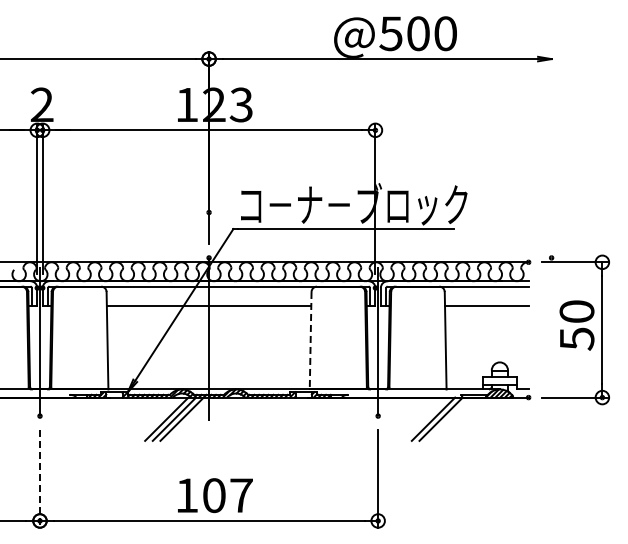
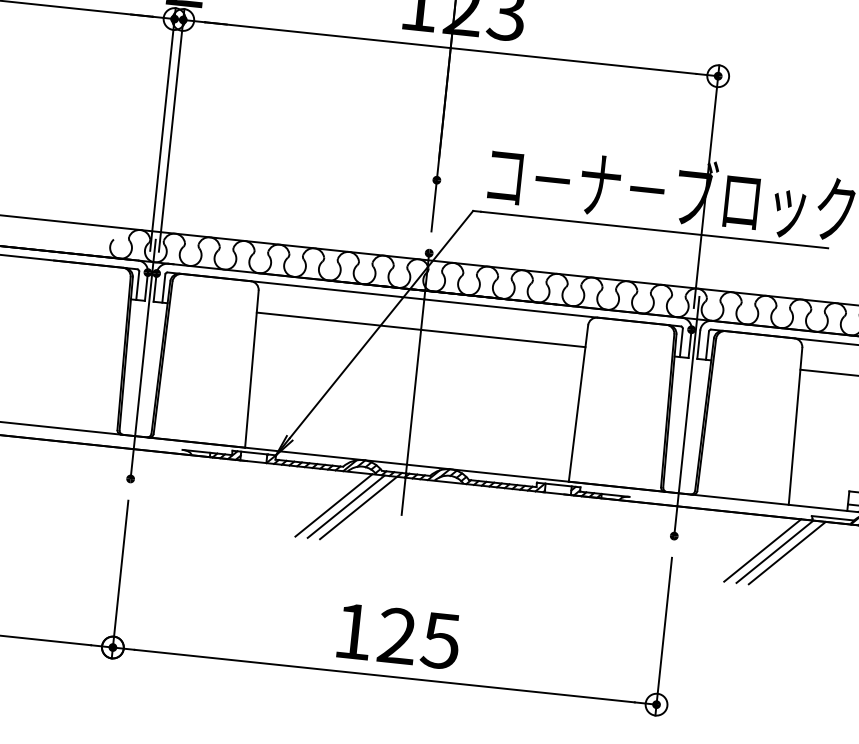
line: (310, 340) -> (578, 403), dashed -> solid
line: (448, 418) -> (786, 551), added
line: (40, 479) -> (120, 580), dashed -> solid
text: (227, 495) -> (418, 638), 107 -> 125

